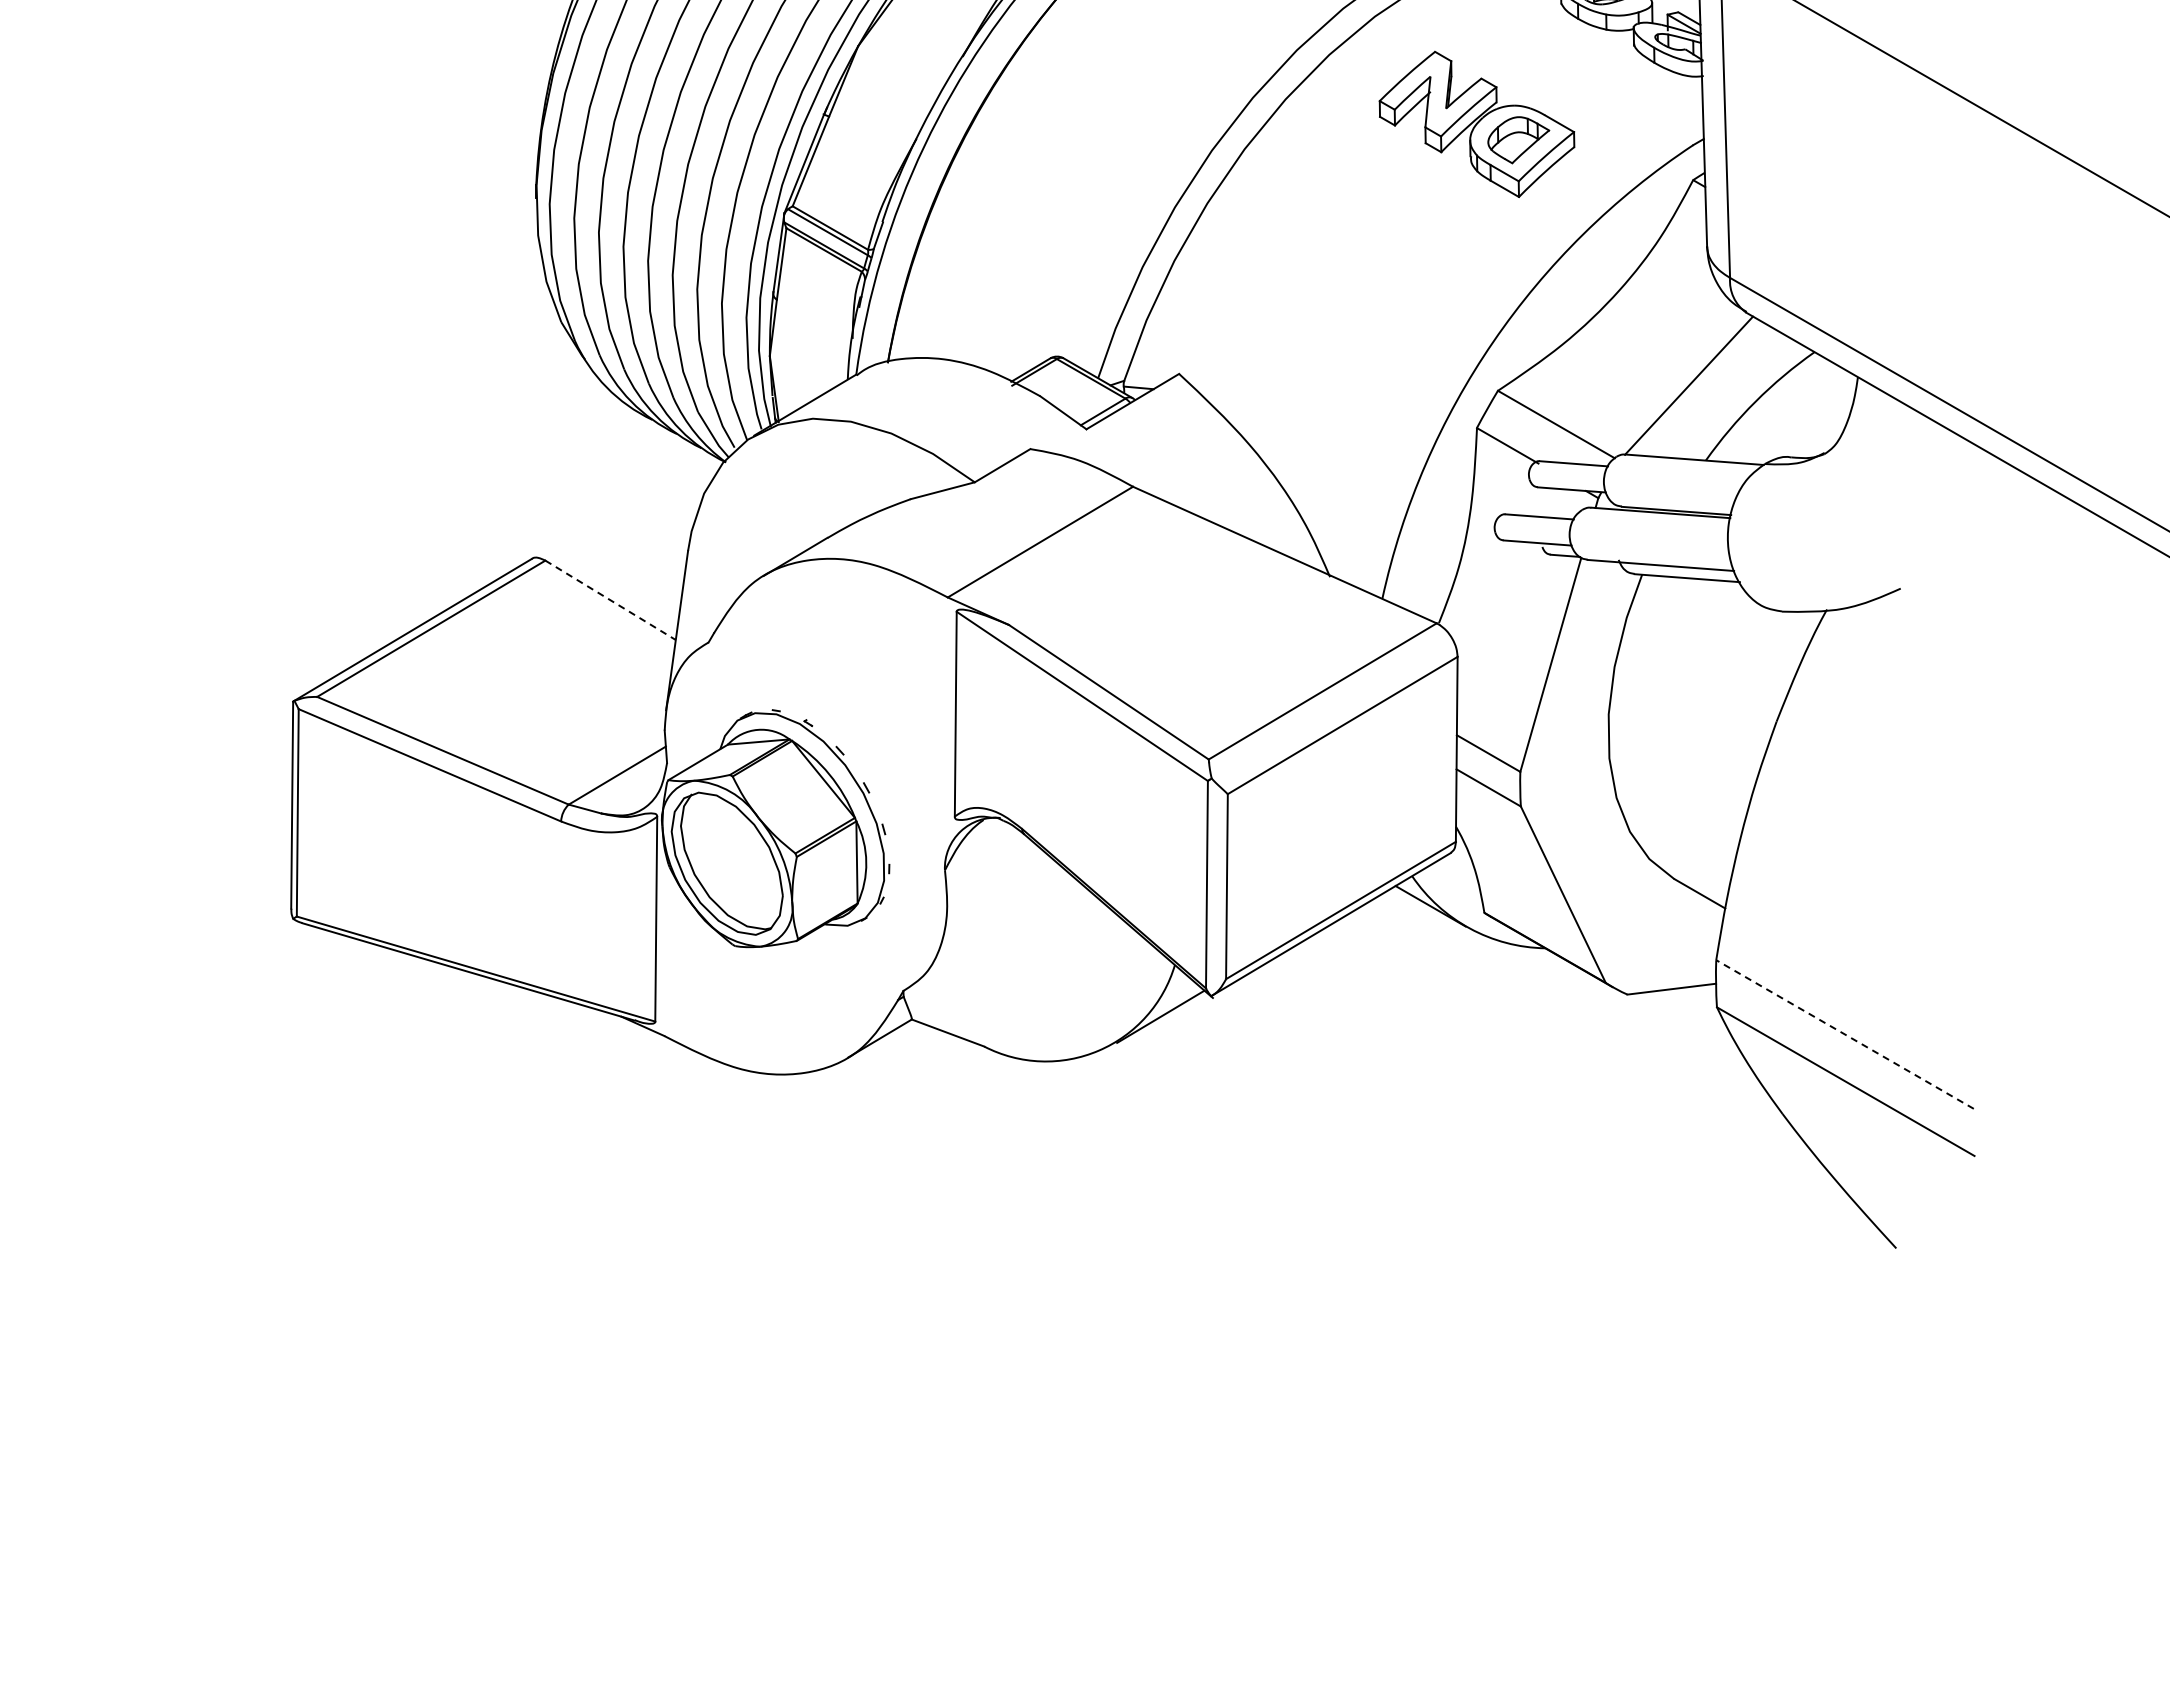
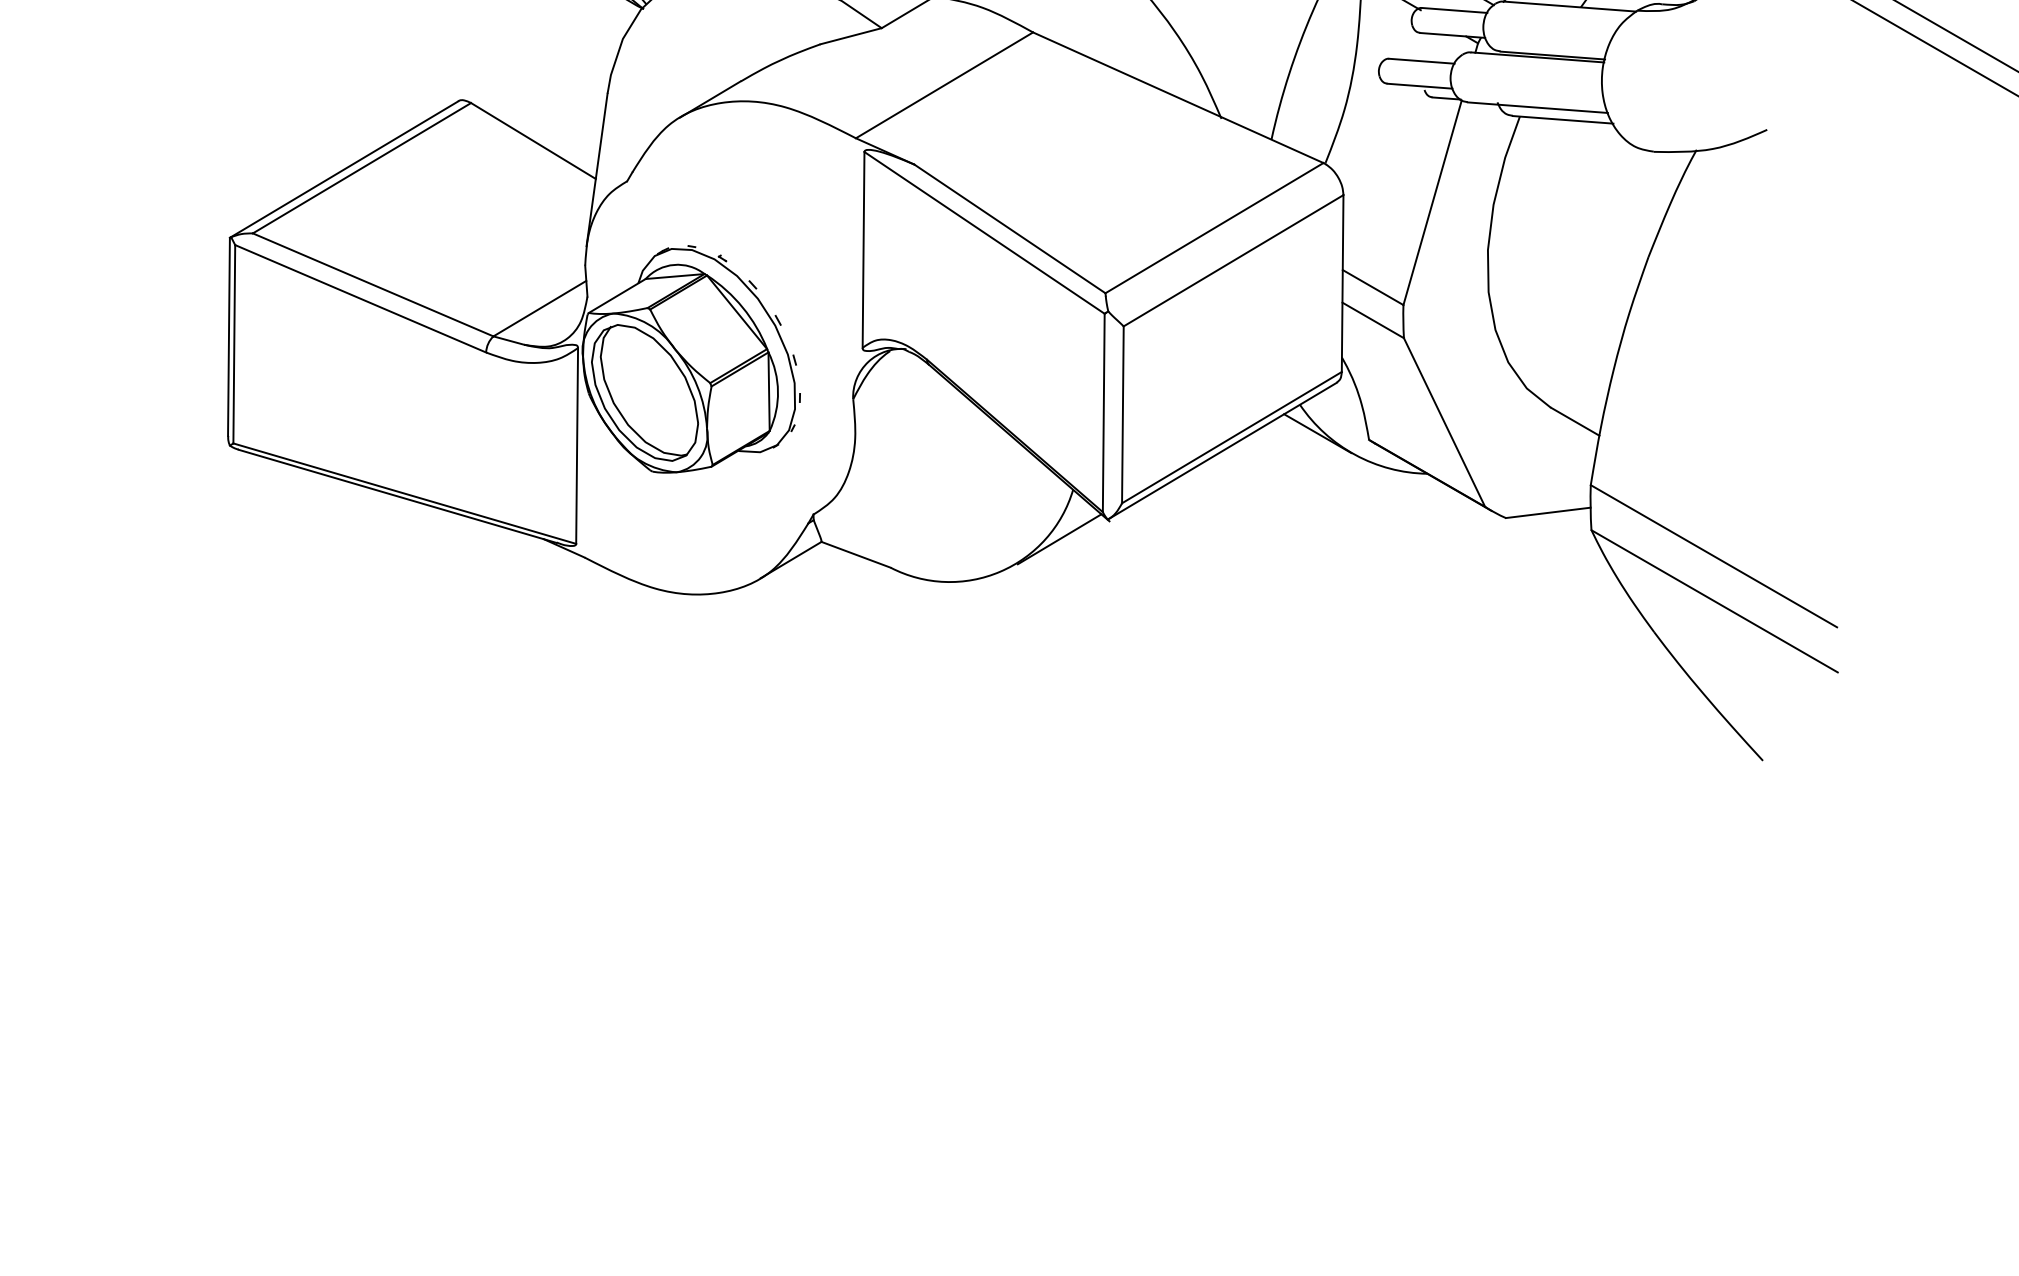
line: (611, 600) -> (534, 141), dashed -> solid
line: (1845, 1034) -> (1714, 556), dashed -> solid

